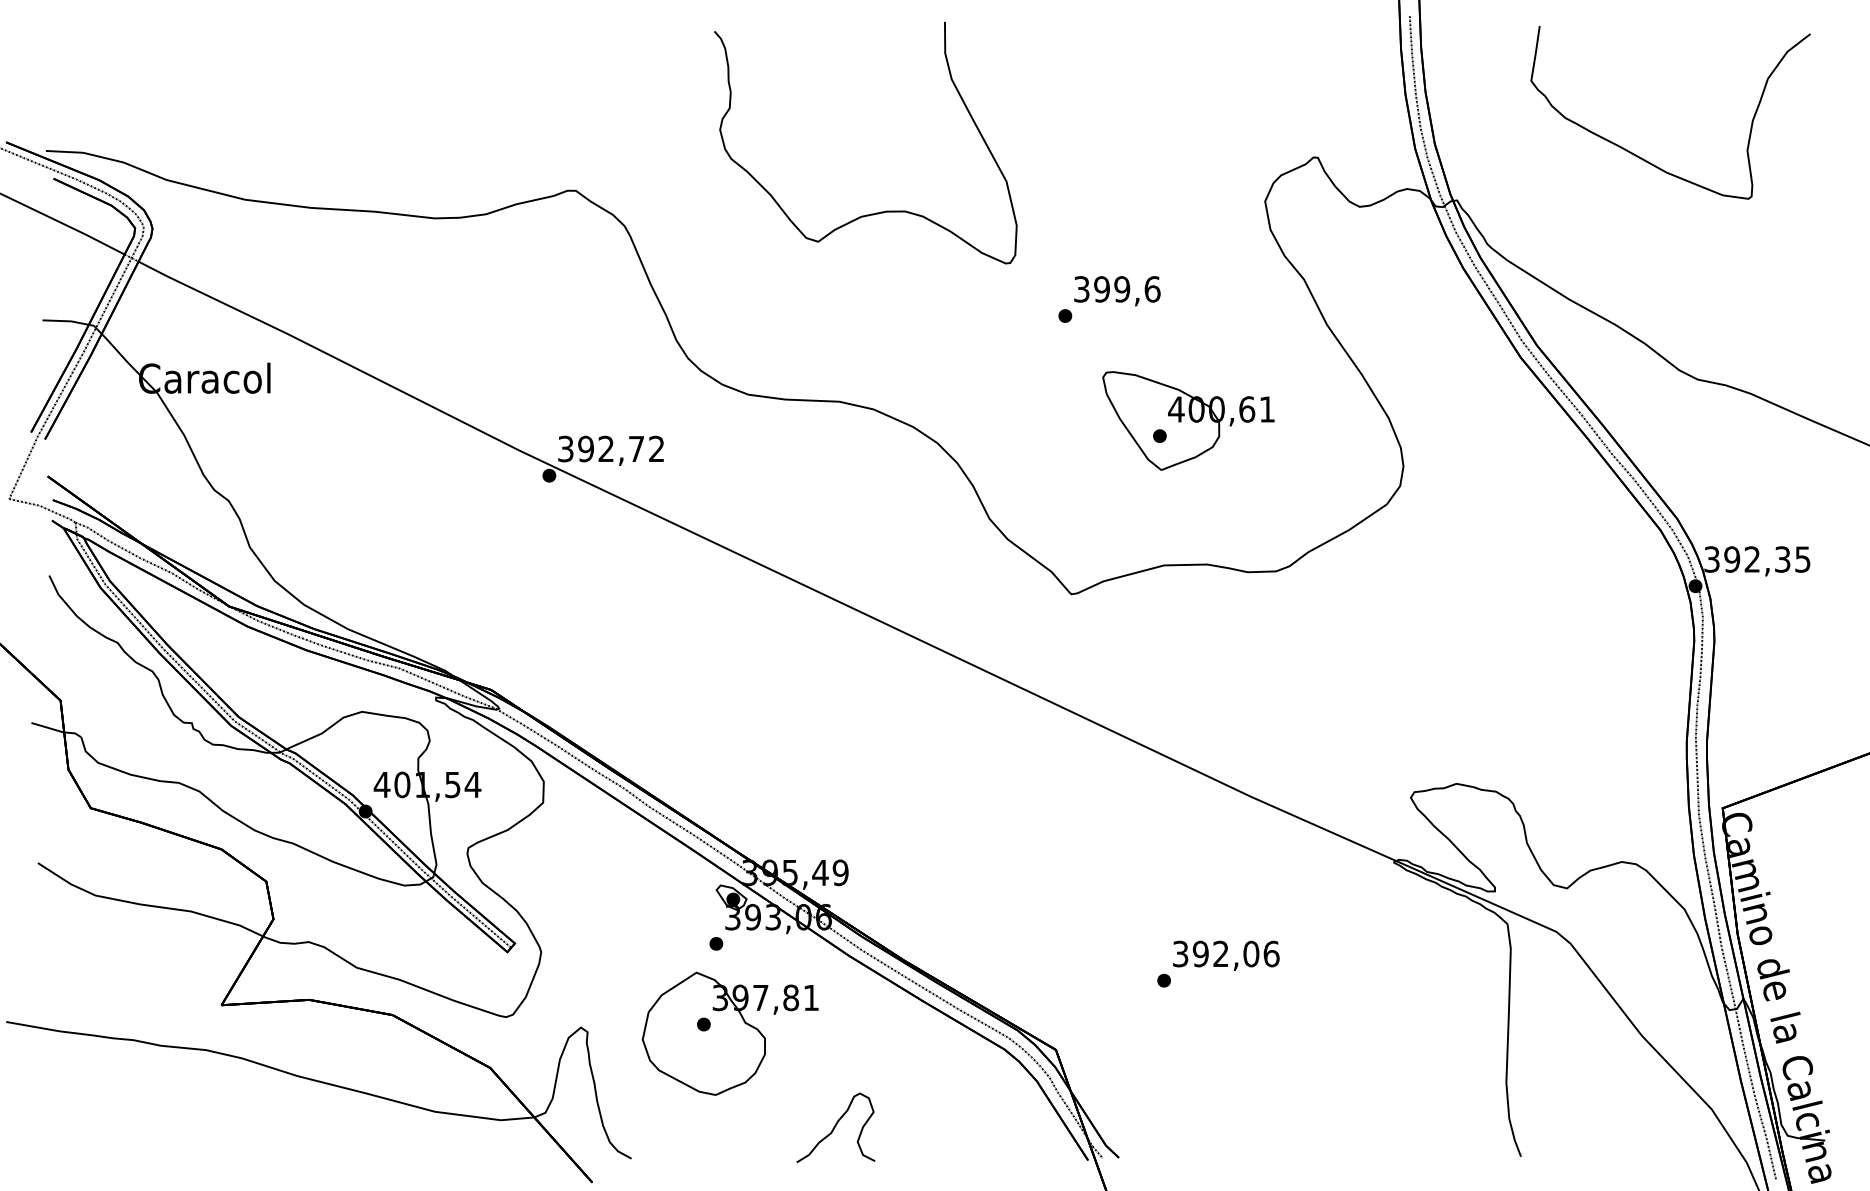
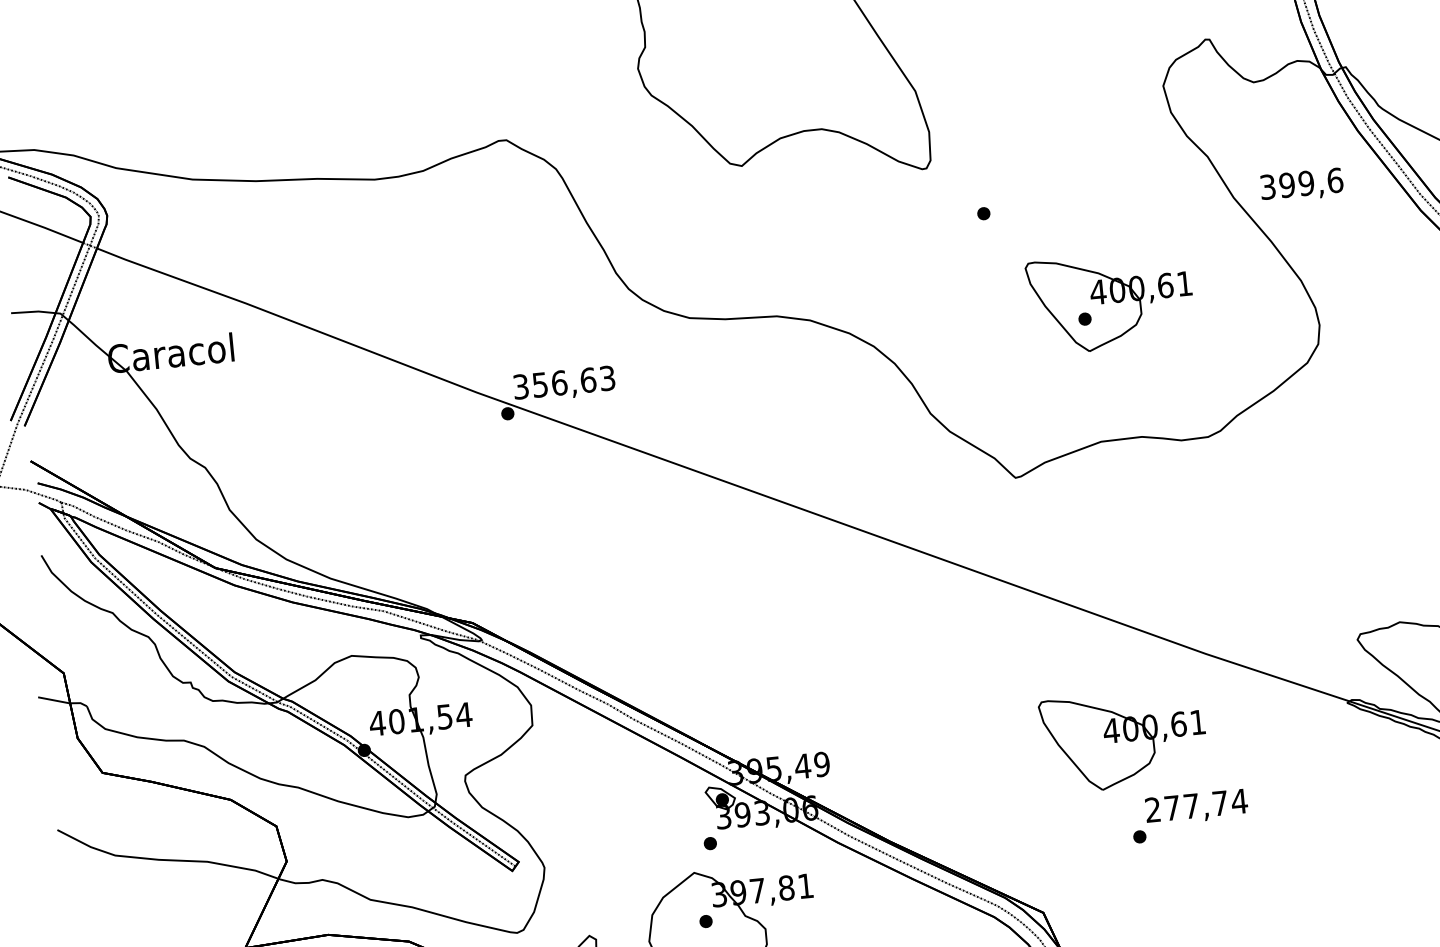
text: (1117, 291) -> (1302, 185), moved
text: (621, 448) -> (573, 381), 392,72 -> 356,63
part: (1157, 878) -> (1124, 740), added
text: (1226, 953) -> (1196, 805), 392,06 -> 277,74

